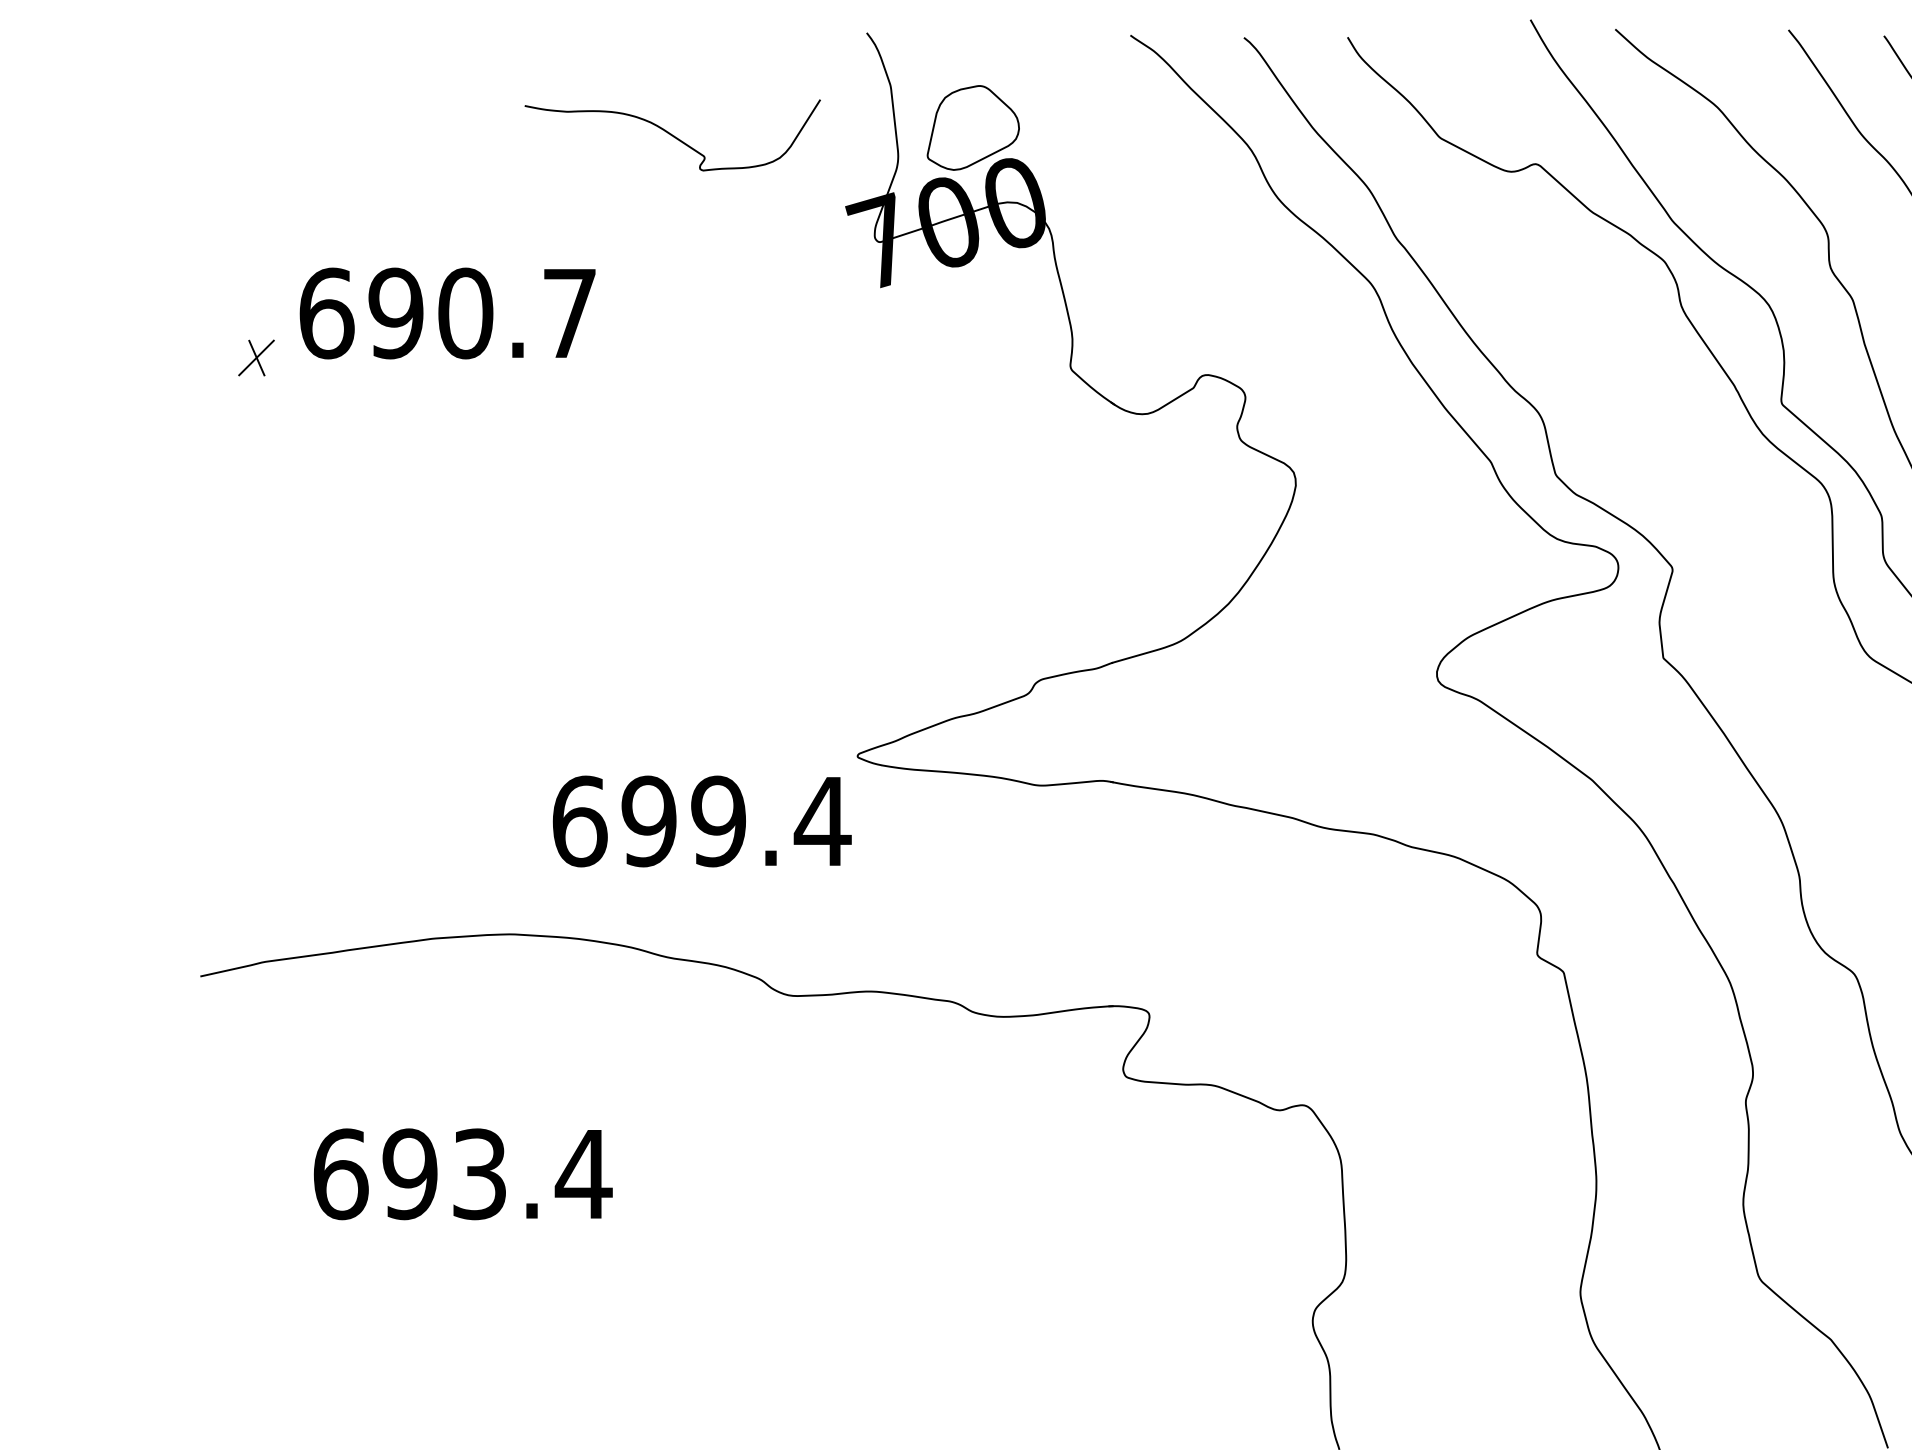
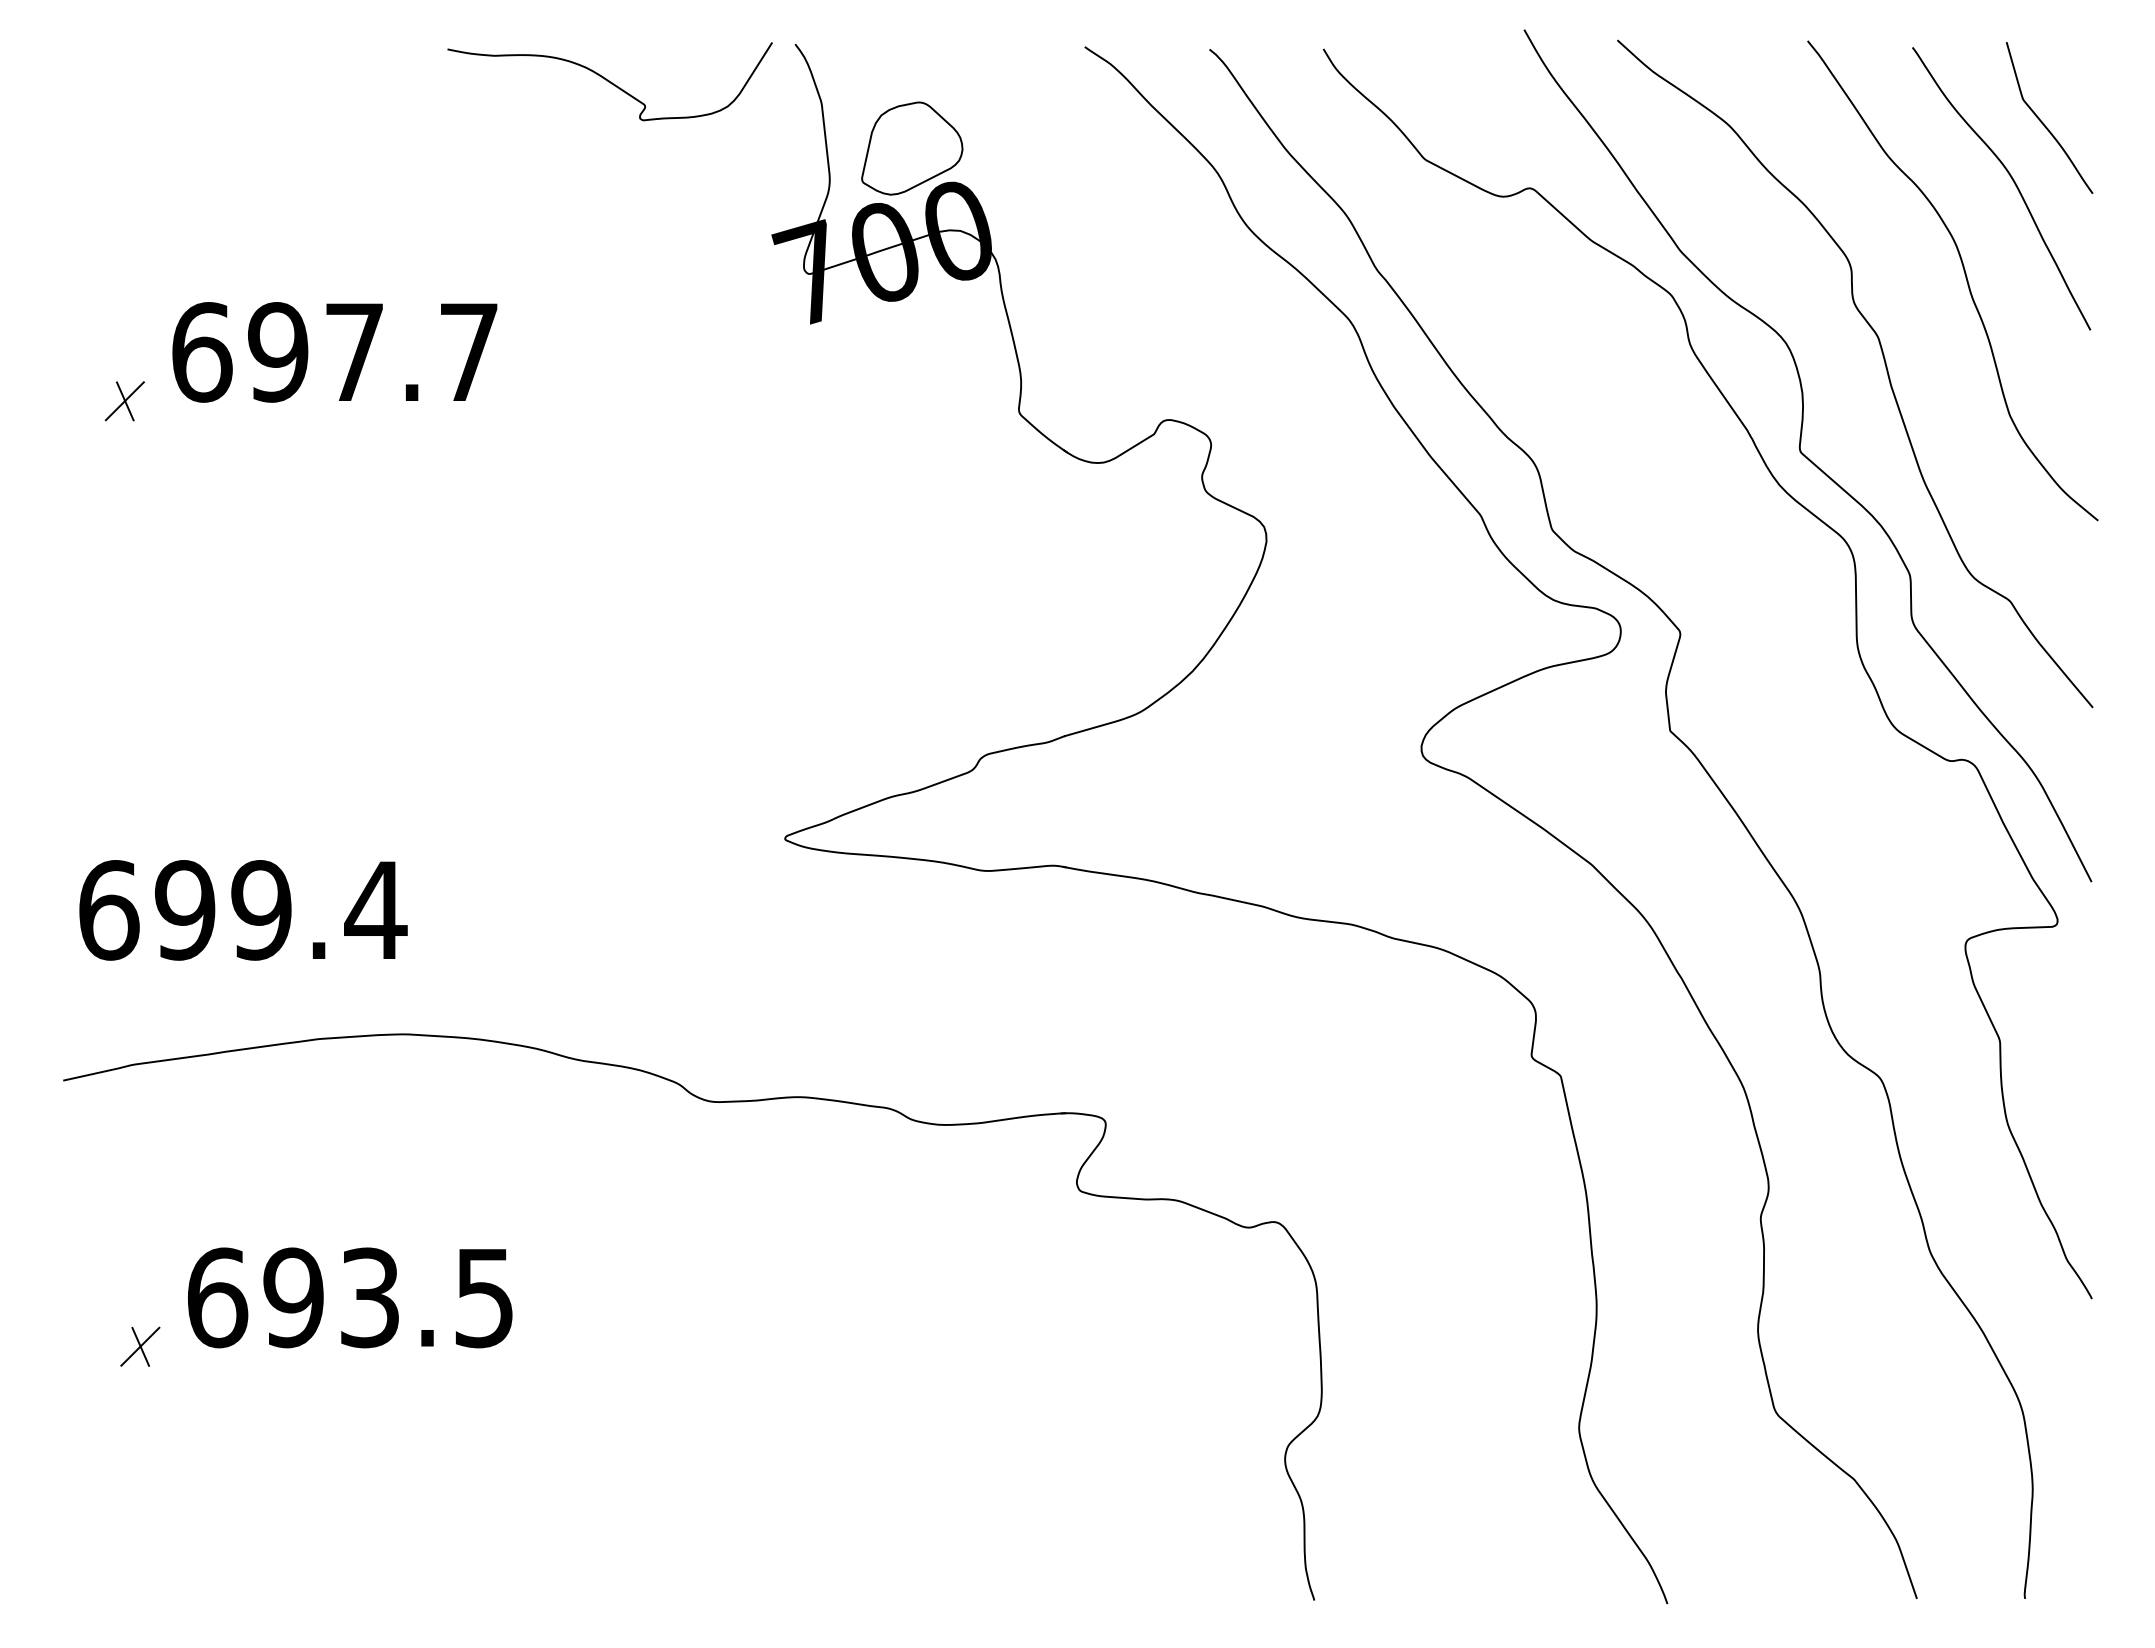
curve: (672, 135) -> (609, 81), moved
text: (465, 313) -> (354, 352), 690.7 -> 697.7
text: (702, 821) -> (243, 910), moved
text: (583, 1174) -> (484, 1298), 693.4 -> 693.5
part: (270, 1218) -> (140, 1346), added

